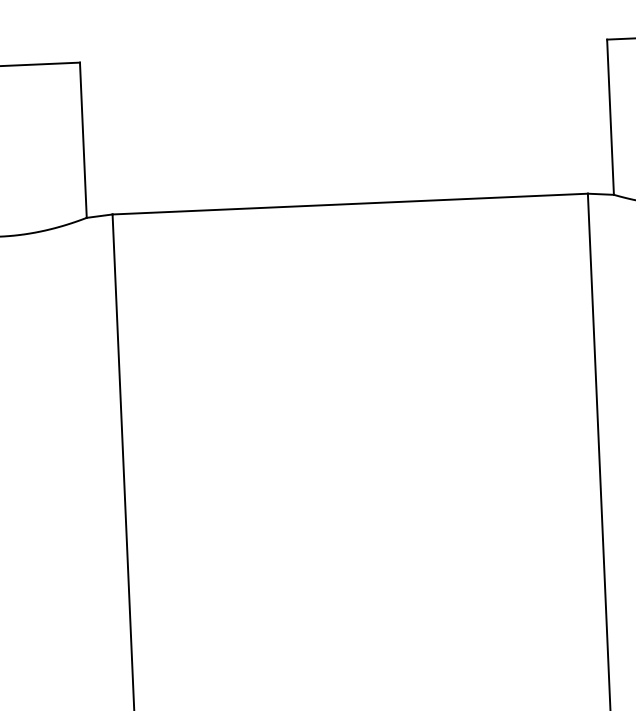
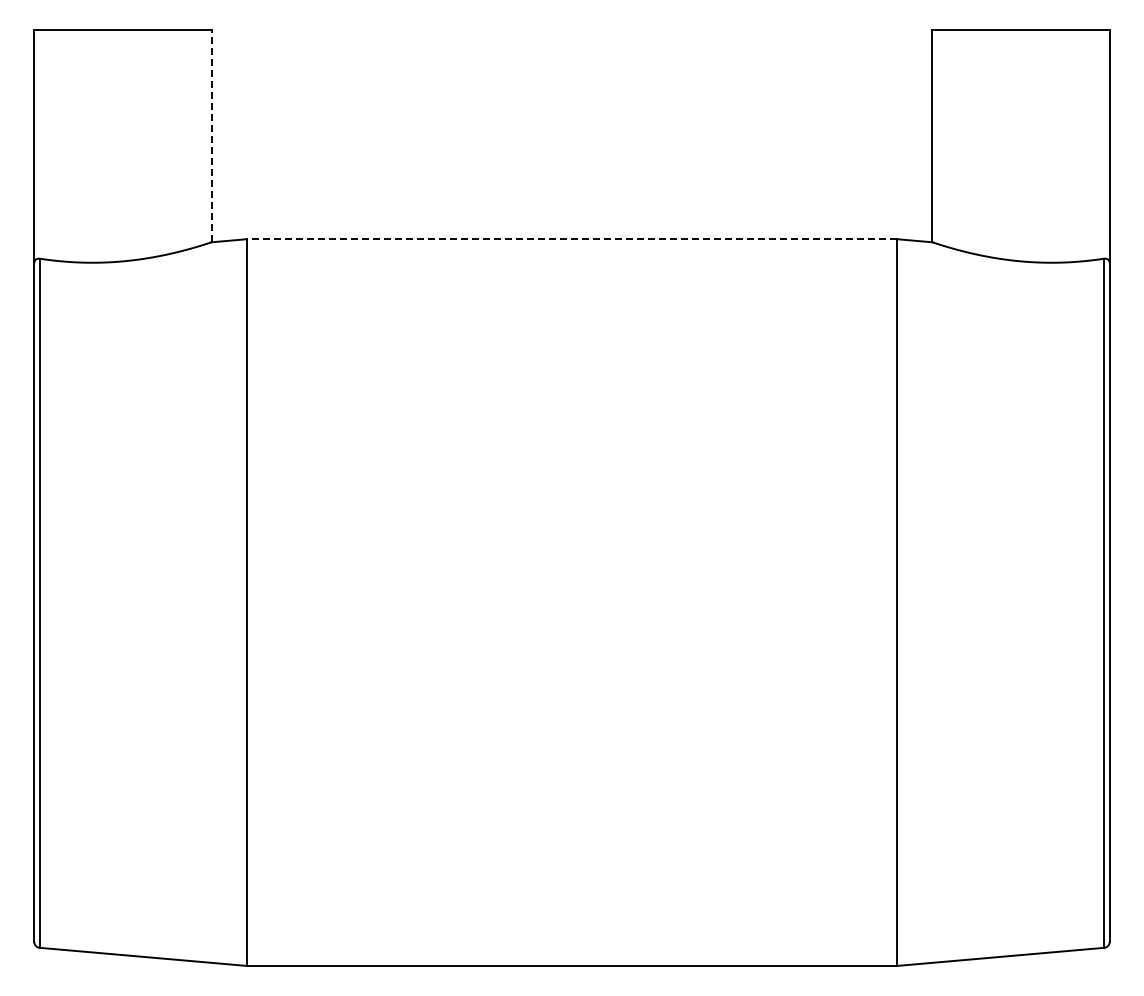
line: (83, 139) -> (211, 135), solid -> dashed
line: (350, 204) -> (572, 239), solid -> dashed

